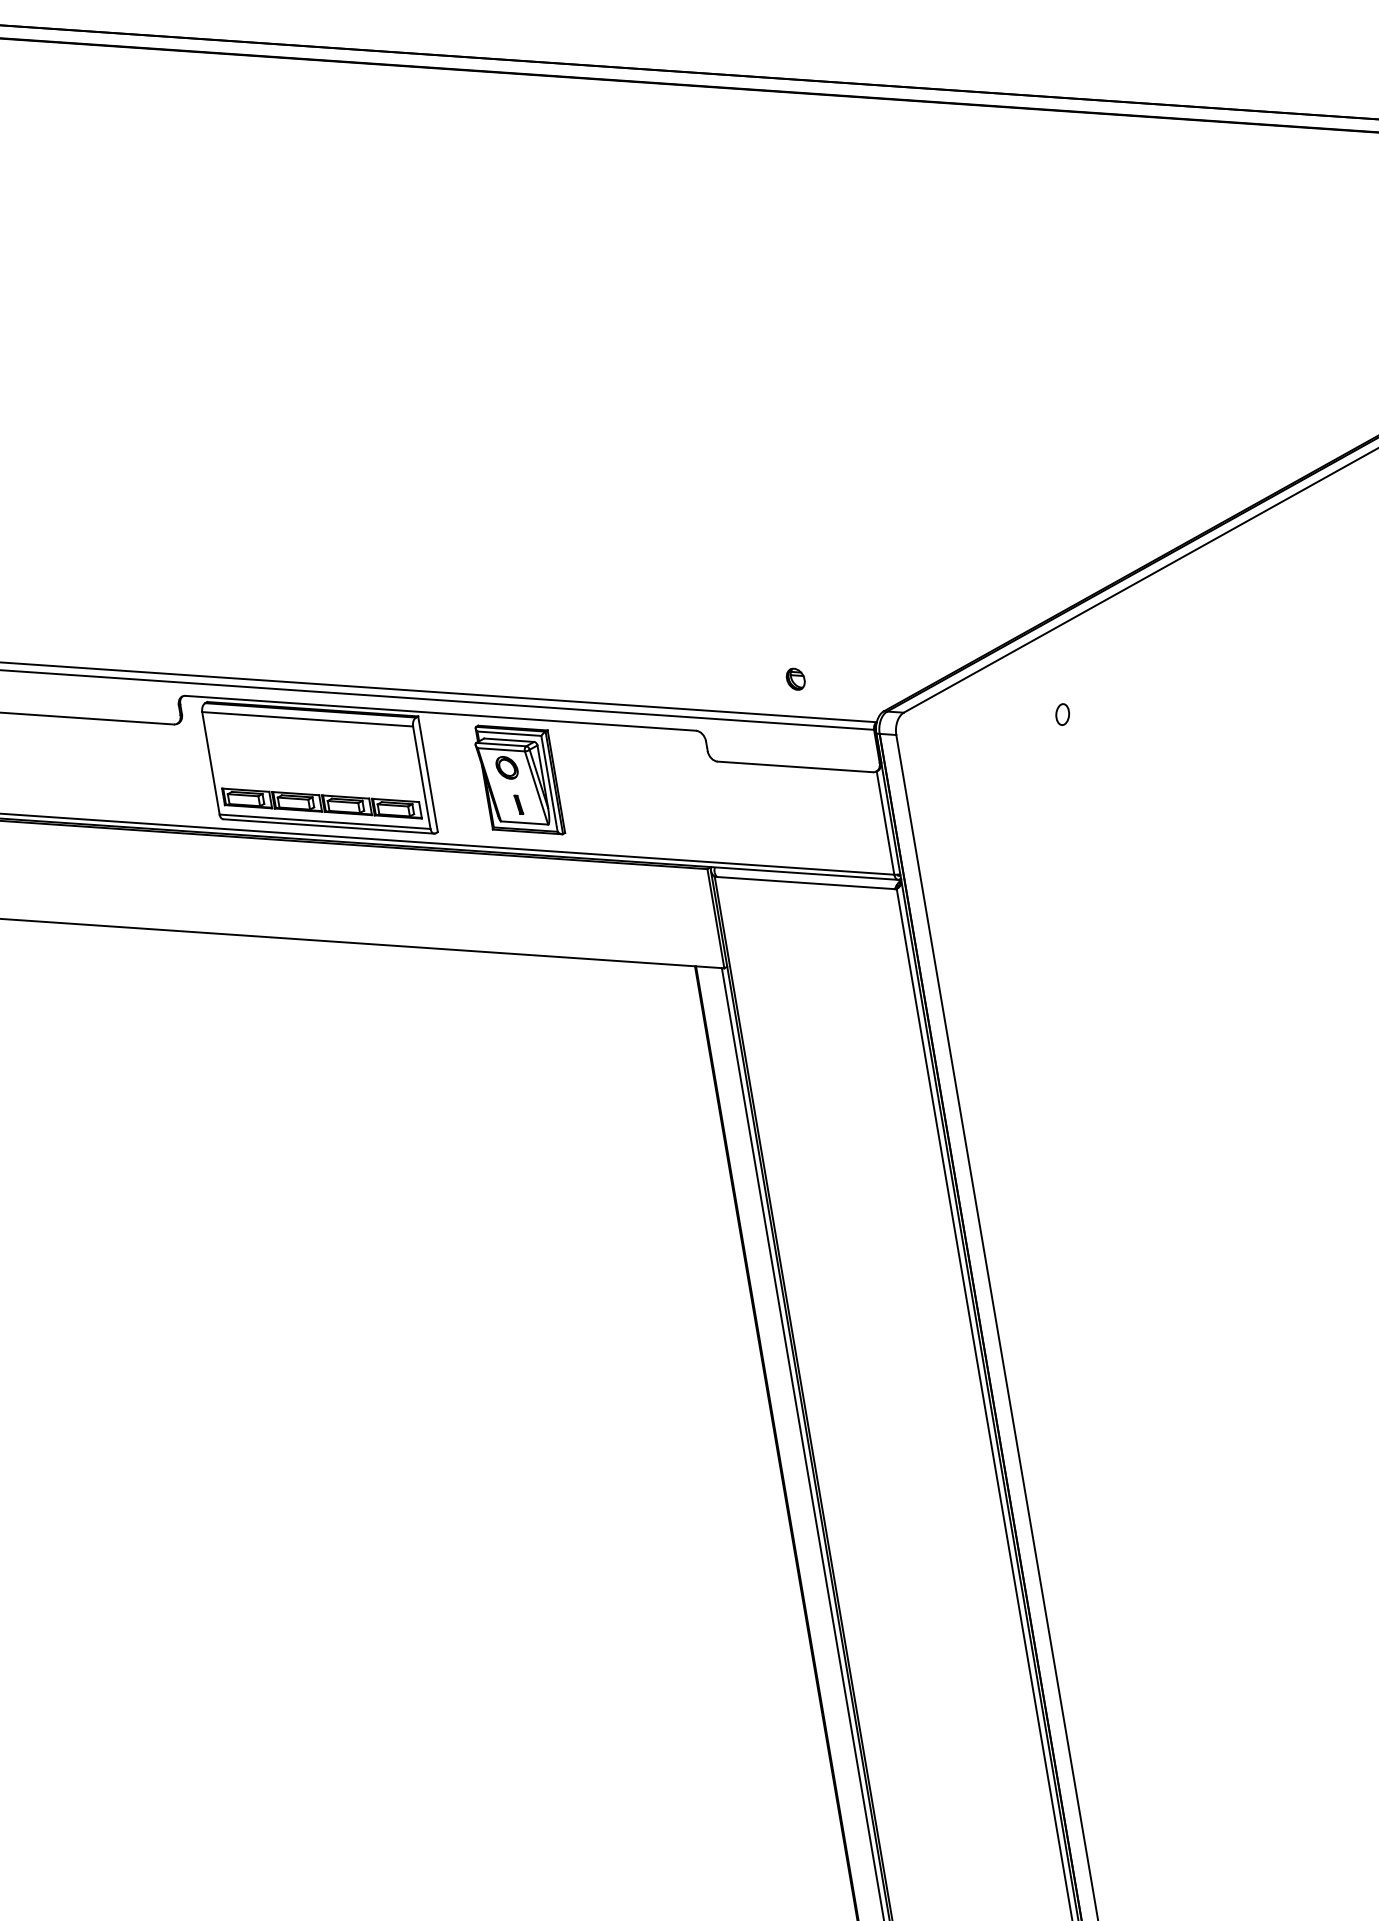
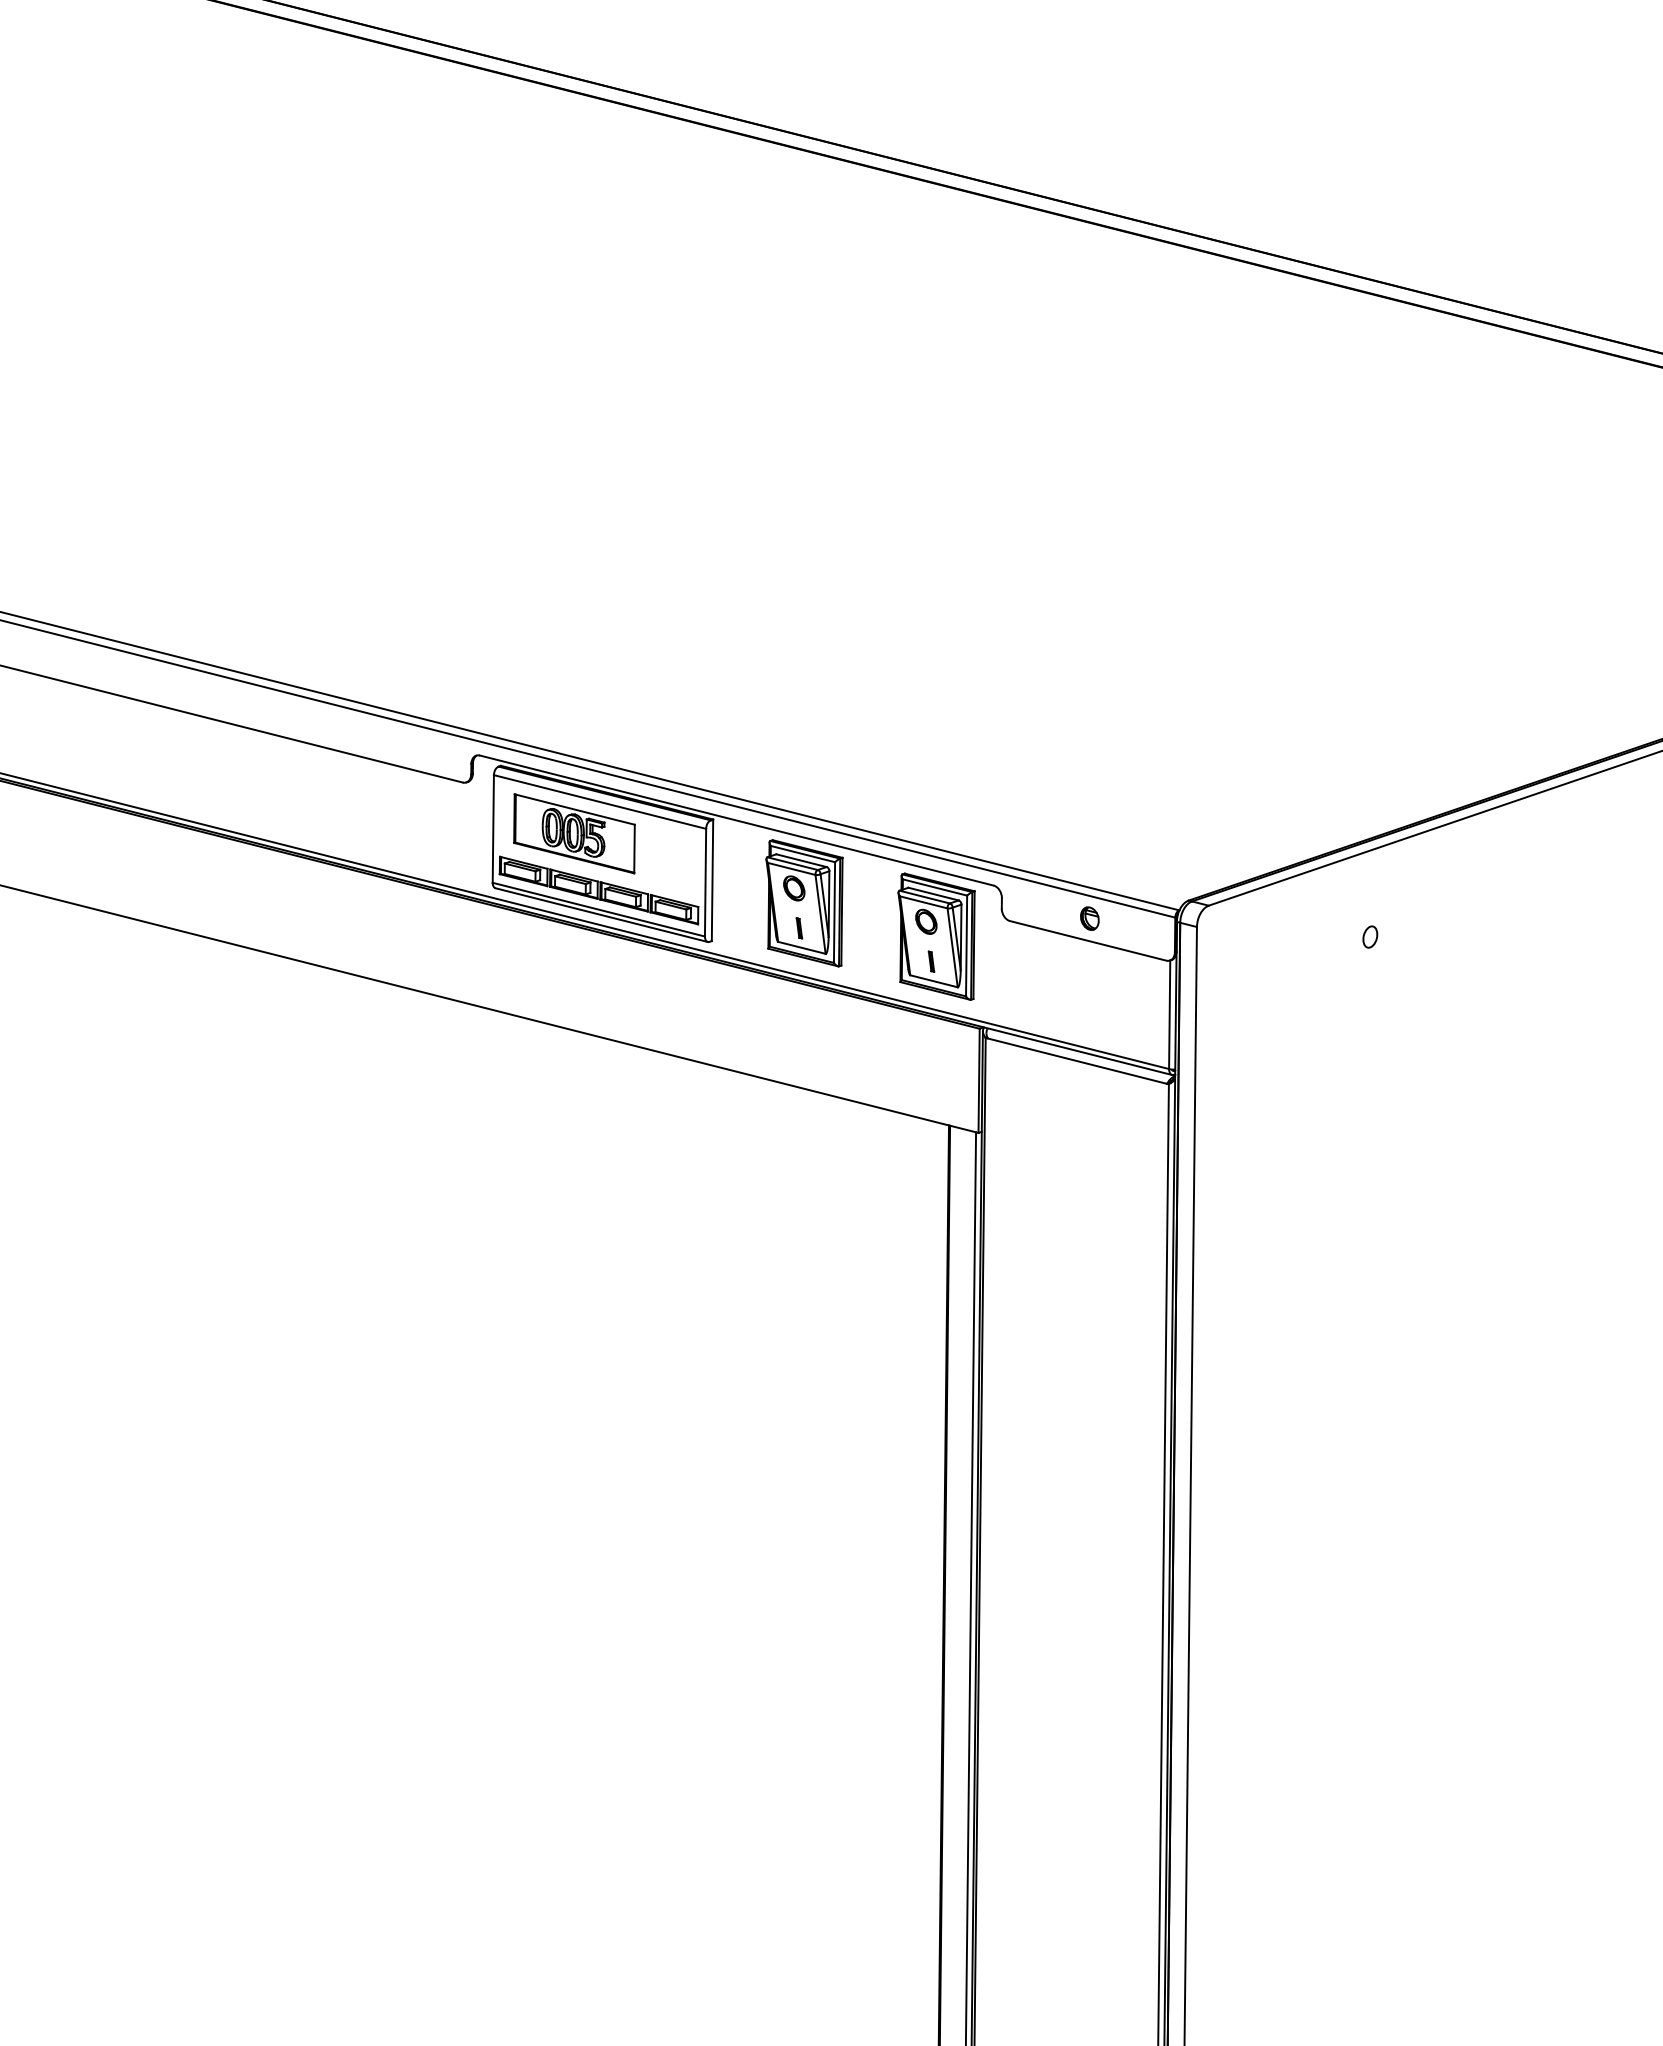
part: (795, 679) -> (1089, 918), moved
part: (288, 753) -> (574, 833), added
part: (650, 788) -> (936, 936), added

